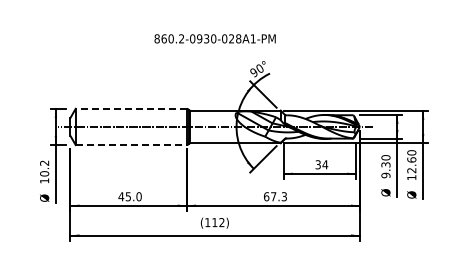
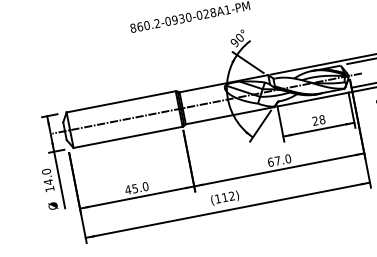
line: (131, 108) -> (121, 101), dashed -> solid
line: (131, 145) -> (128, 137), dashed -> solid
text: (321, 164) -> (318, 120), 34 -> 28
text: (44, 168) -> (47, 176), 10.2 -> 14.0
text: (284, 196) -> (288, 158), 67.3 -> 67.0

